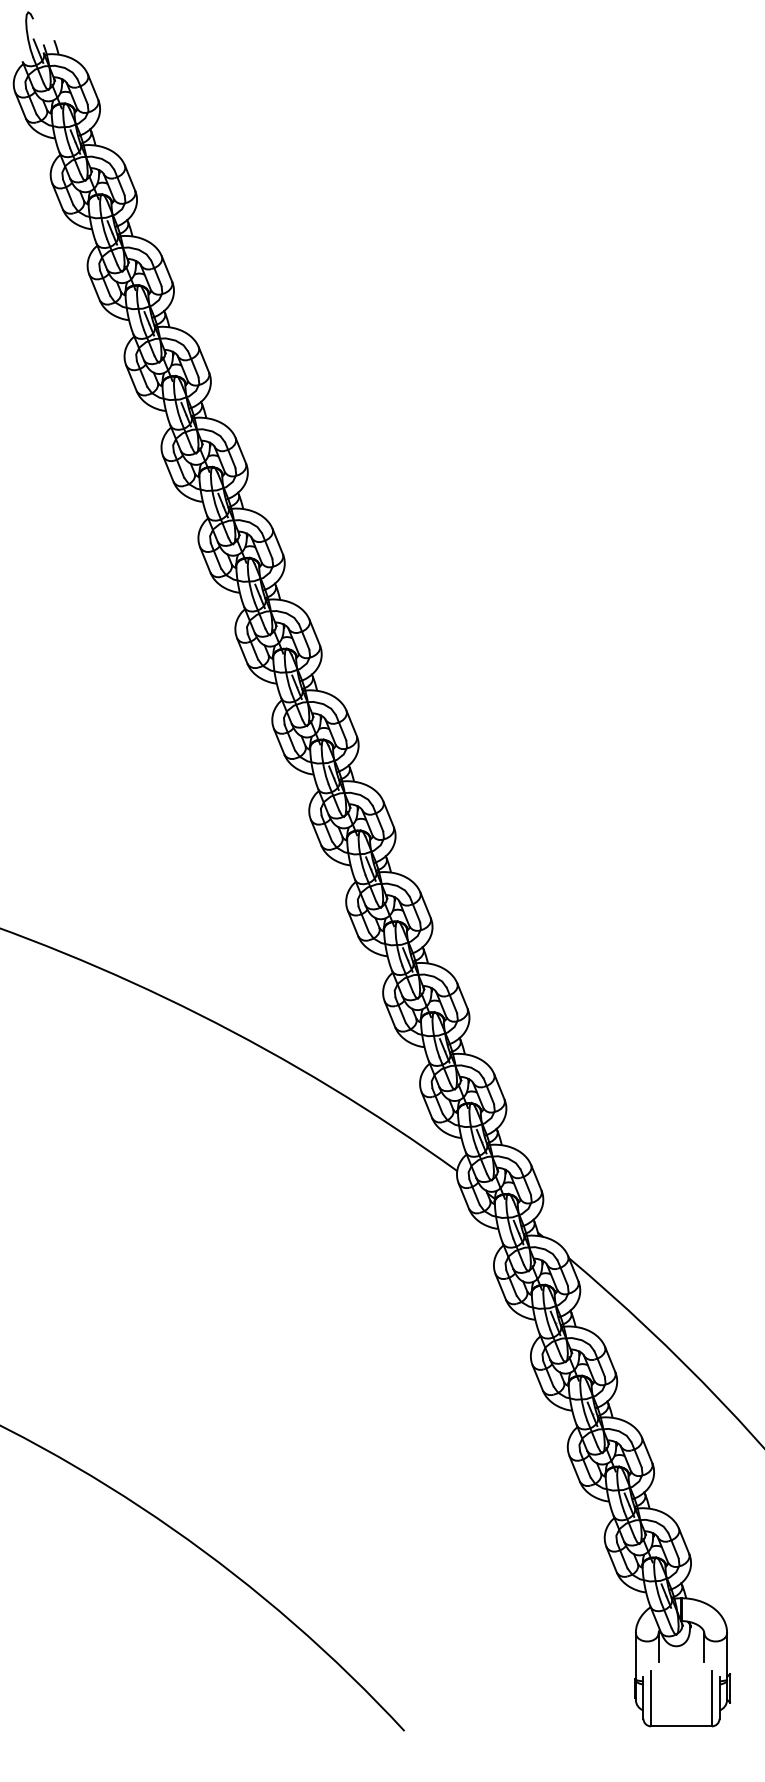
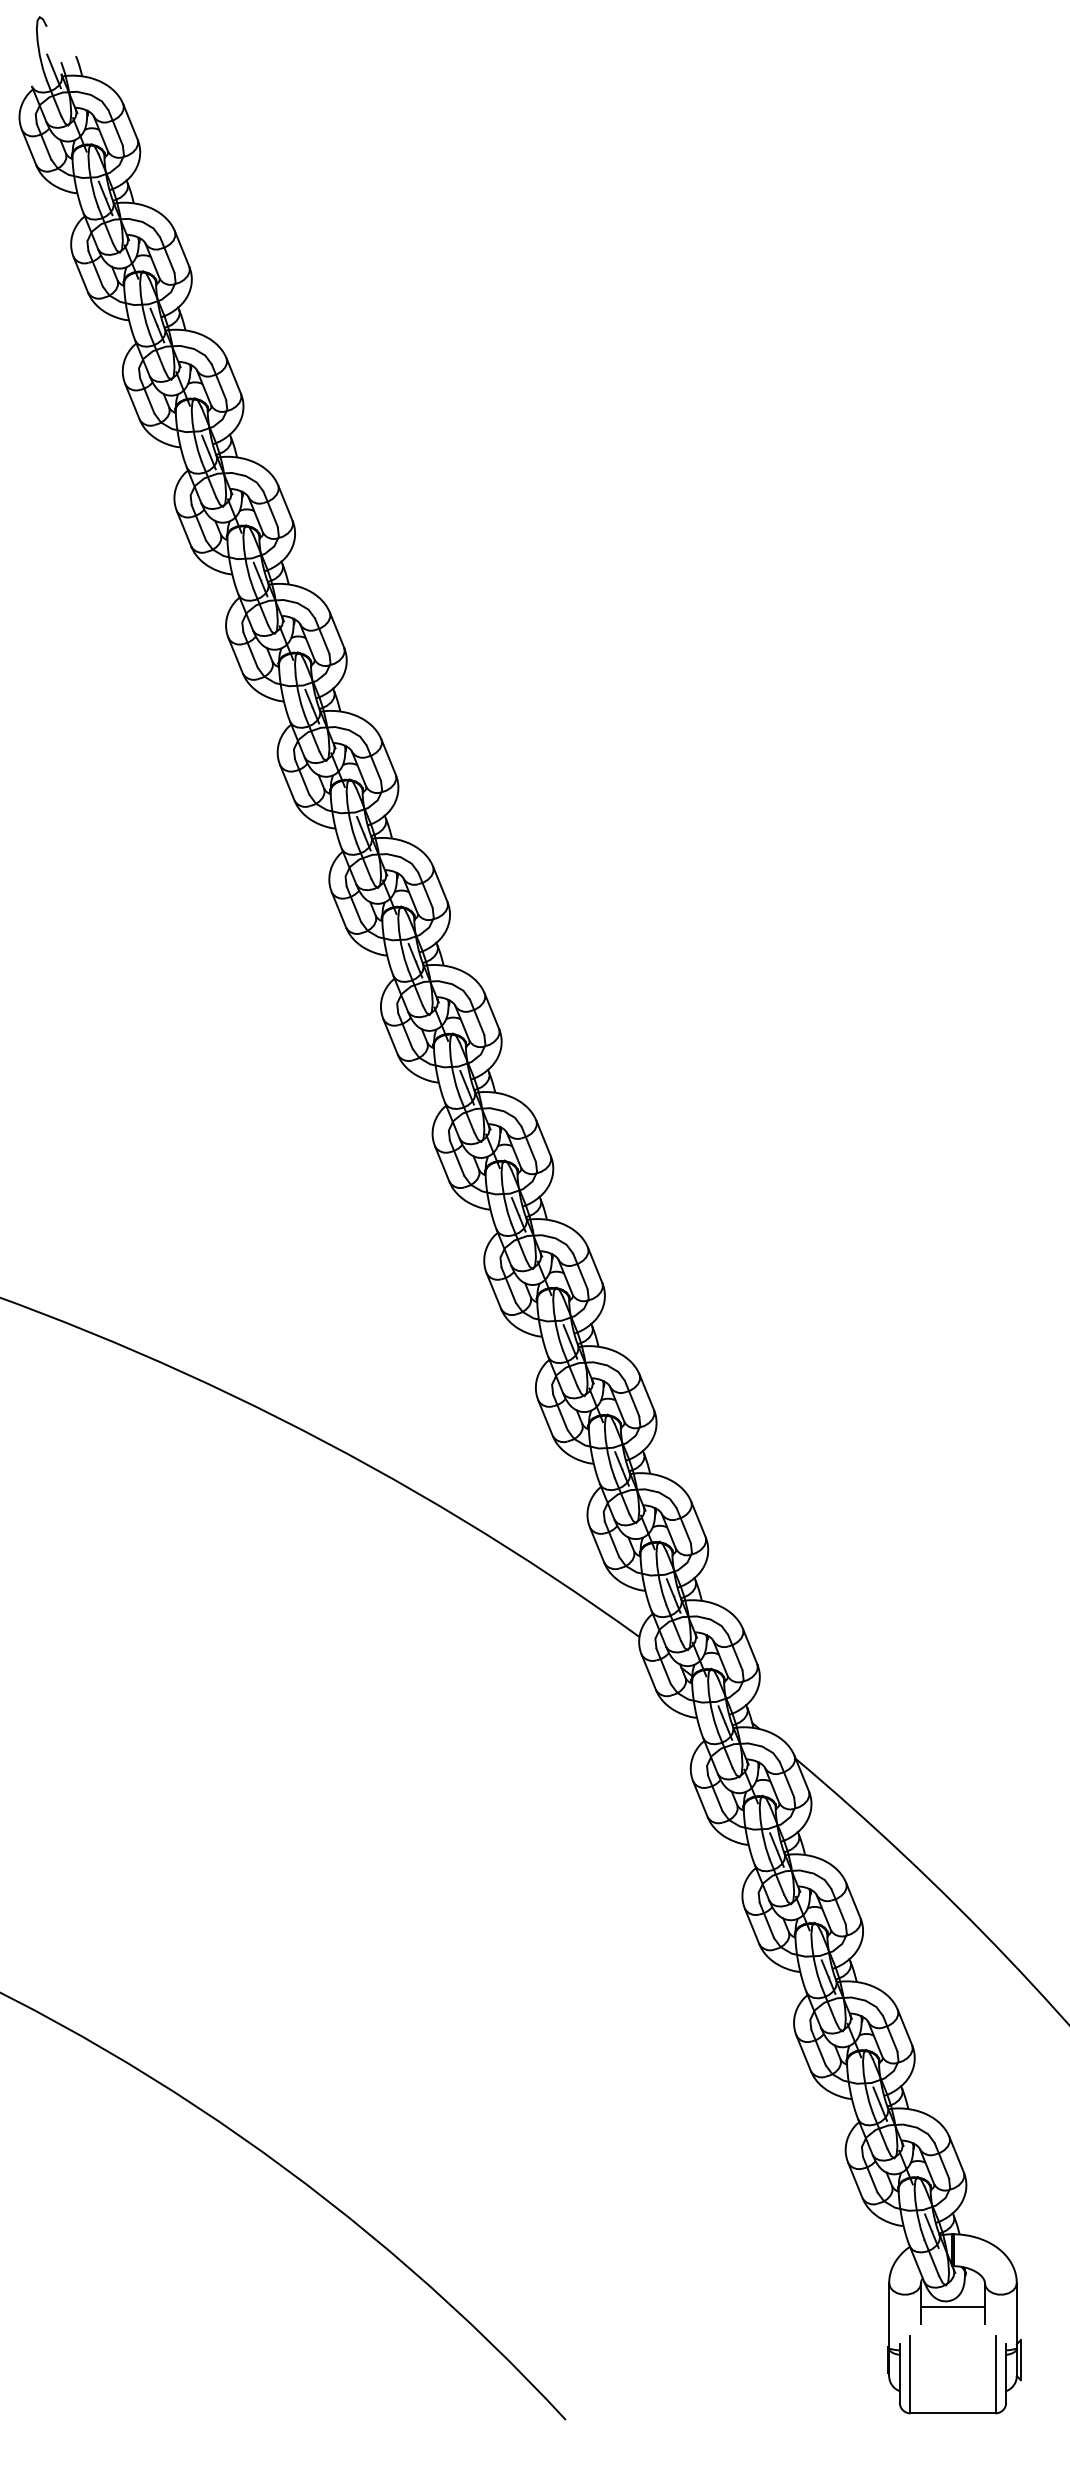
line: (681, 1650) -> (952, 2307), added

